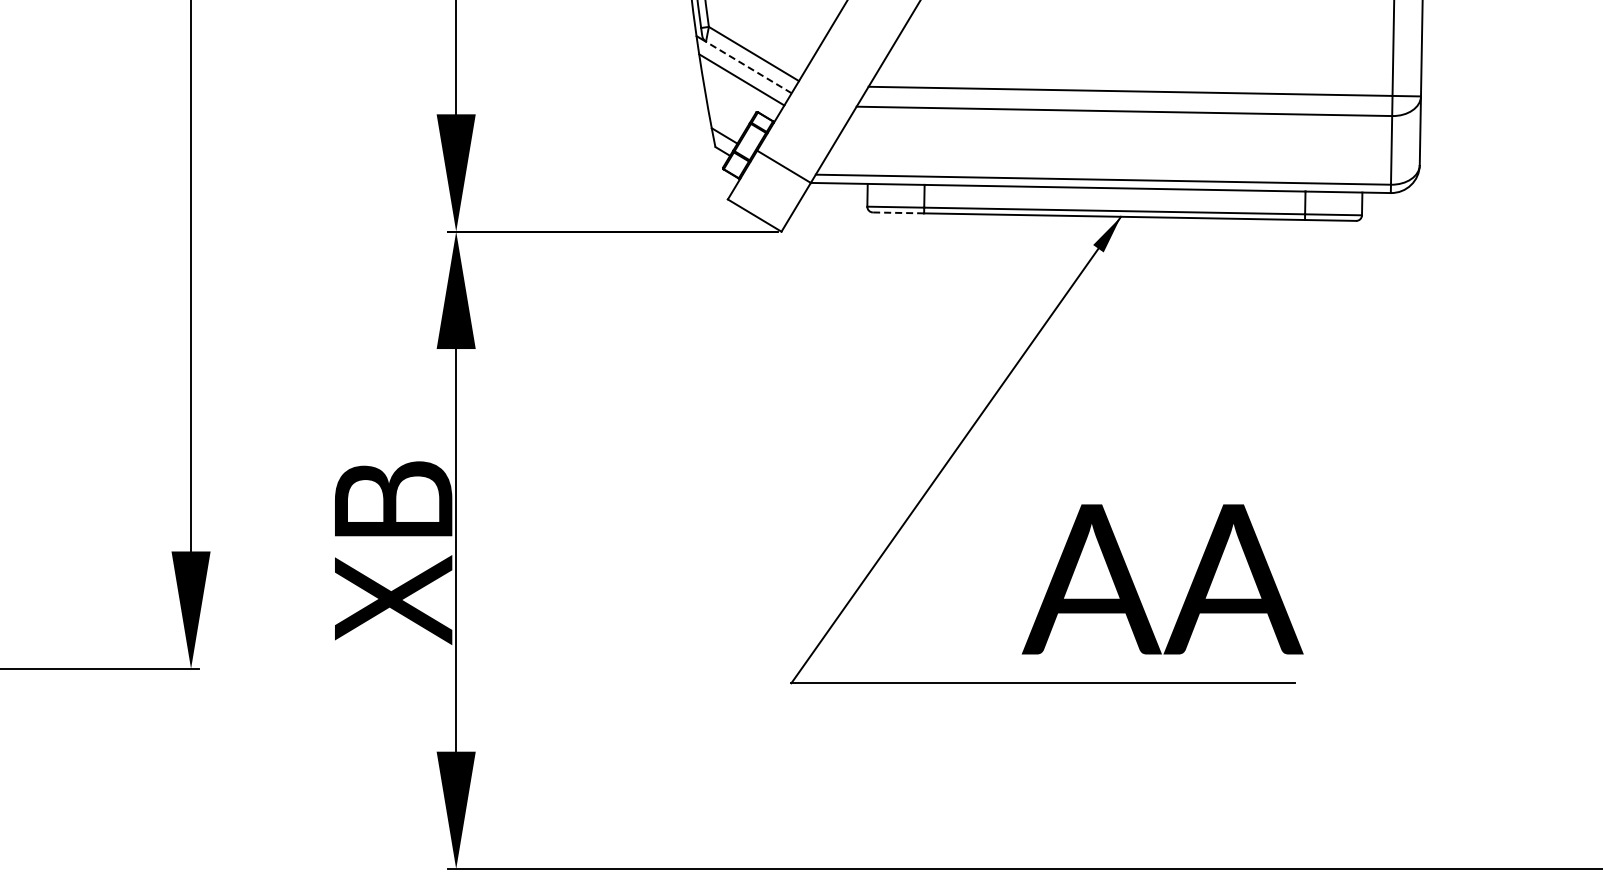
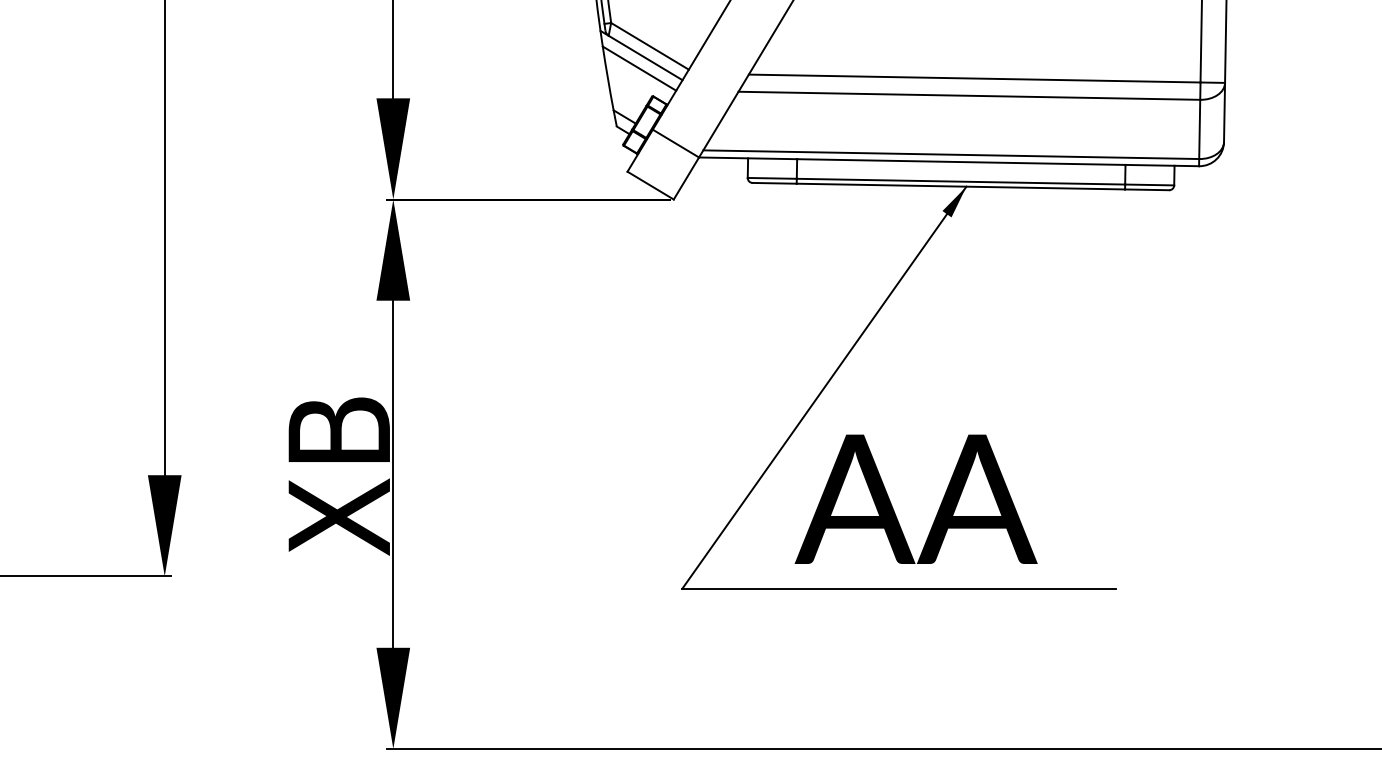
line: (748, 67) -> (645, 57), dashed -> solid
line: (898, 212) -> (774, 182), dashed -> solid
text: (1162, 579) -> (916, 499), moved

